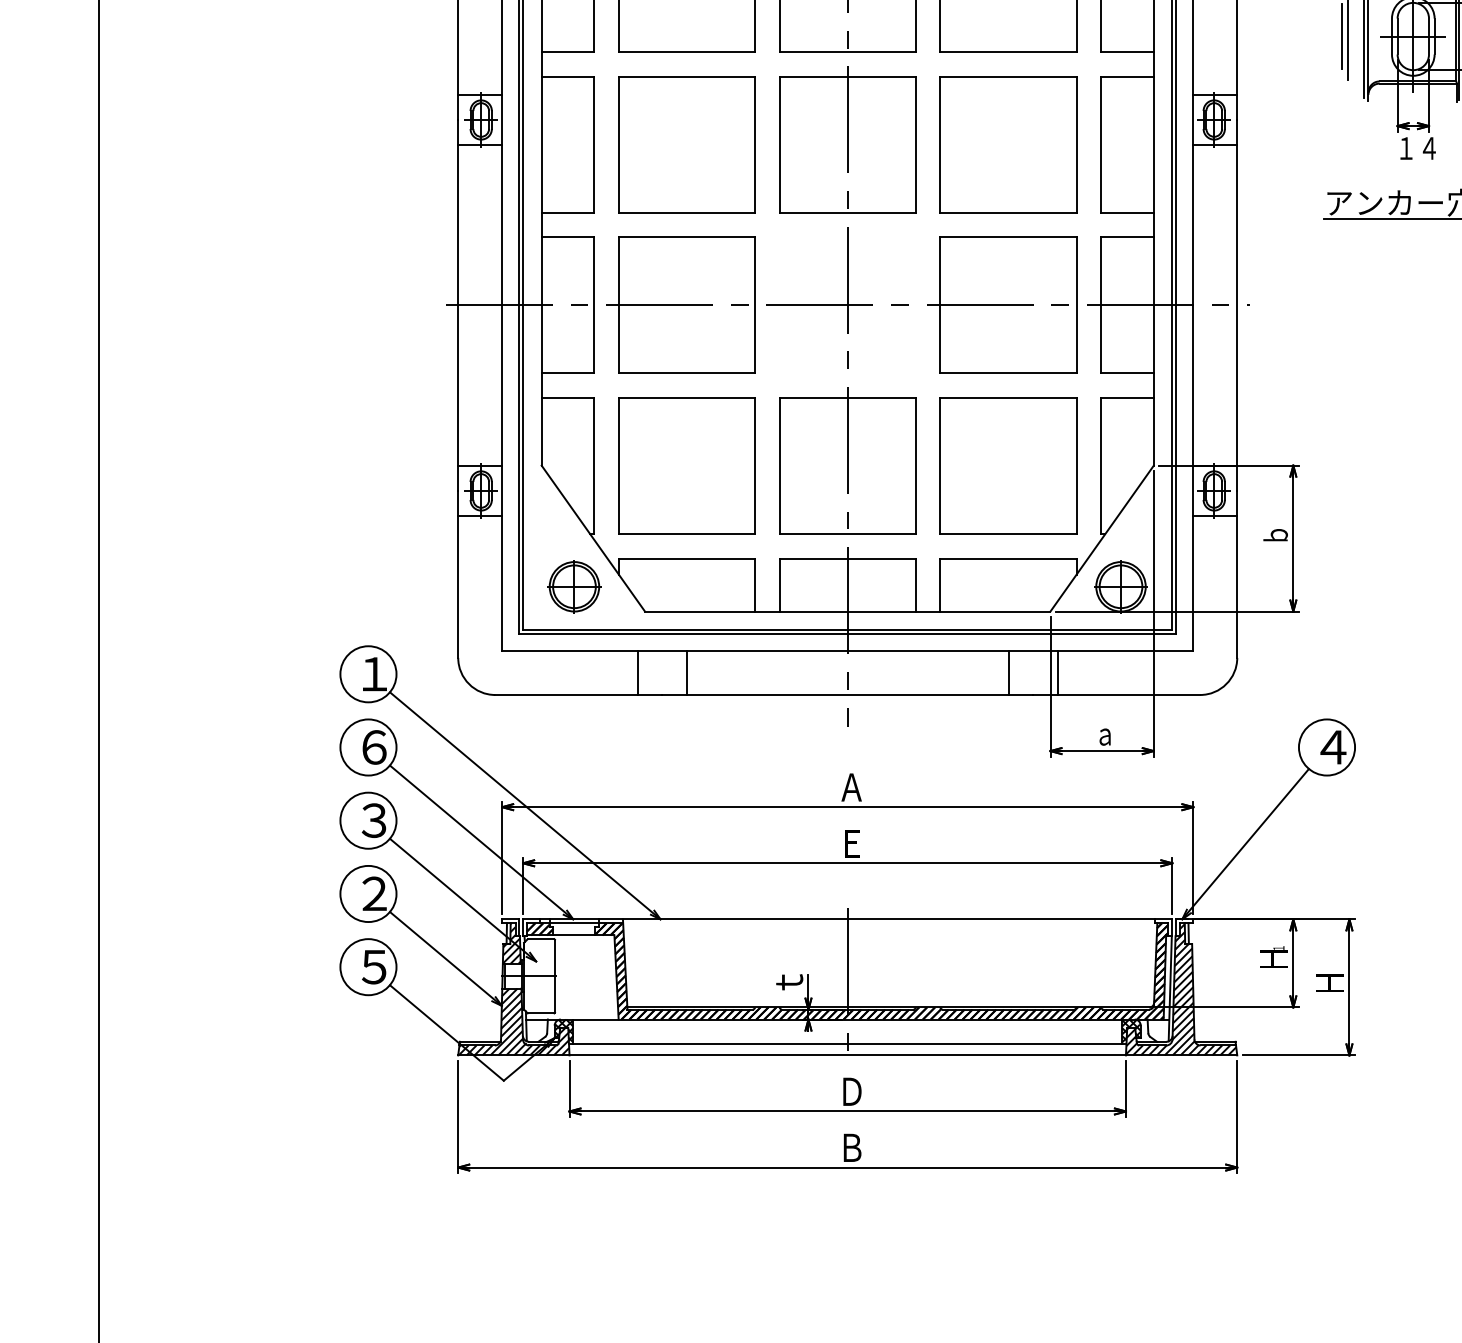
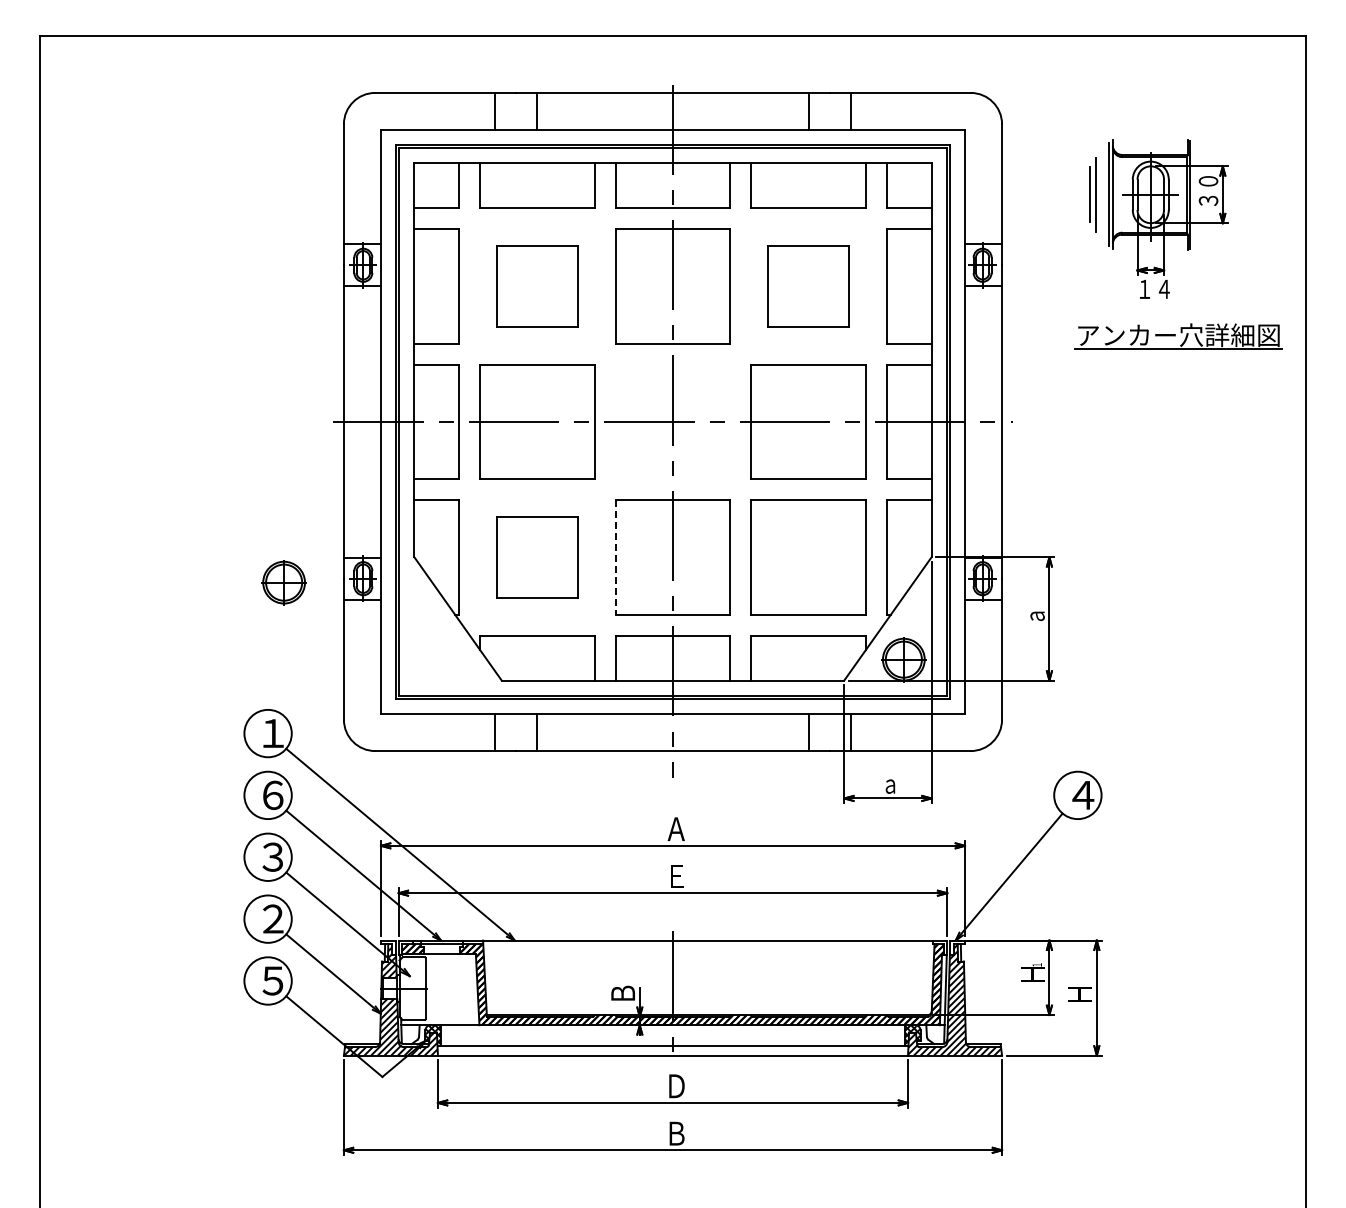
part: (687, 145) -> (537, 286), size x0.7
part: (1008, 145) -> (808, 286), size x0.7
part: (687, 465) -> (537, 557), size x0.7
line: (779, 467) -> (615, 558), solid -> dashed
text: (1275, 534) -> (1034, 615), ｂ -> ａ
part: (573, 586) -> (283, 582), moved
text: (789, 980) -> (623, 992), ｔ -> Ｂ

